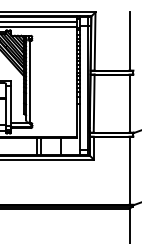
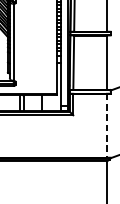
line: (129, 171) -> (106, 126), solid -> dashed

